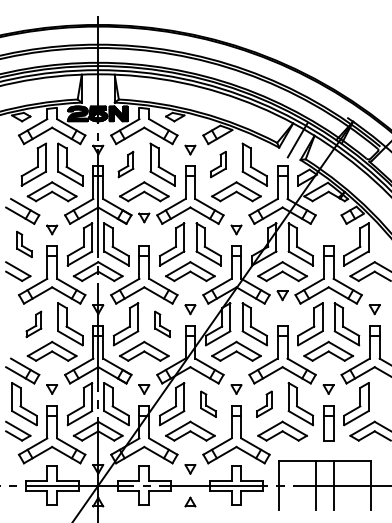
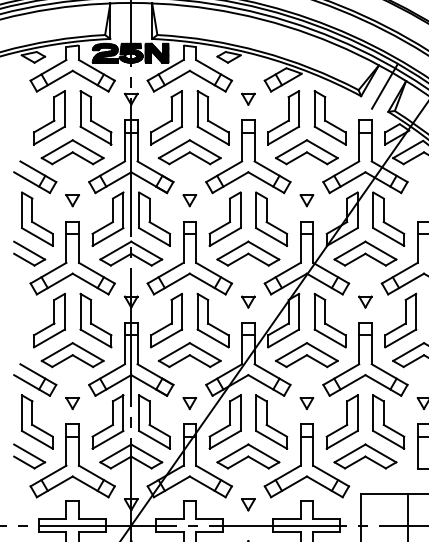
part: (125, 164) -> (165, 117), size x1.67
part: (218, 164) -> (284, 117), size x1.67
part: (144, 217) -> (190, 200), moved
part: (24, 244) -> (37, 219), size x1.67
part: (282, 295) -> (365, 301), moved
part: (33, 324) -> (48, 320), size x1.67
part: (162, 324) -> (212, 320), size x1.67
part: (208, 404) -> (271, 422), size x1.67
part: (264, 404) -> (342, 422), size x1.67

